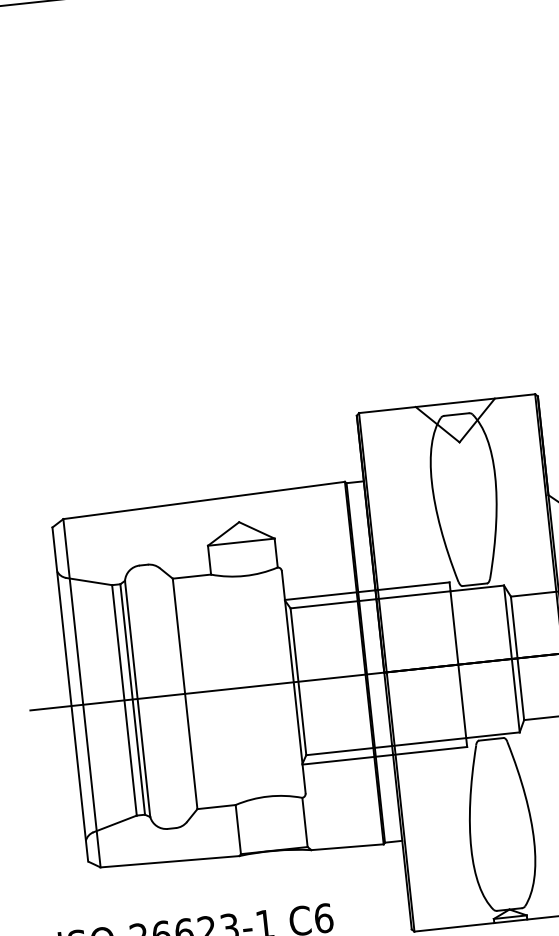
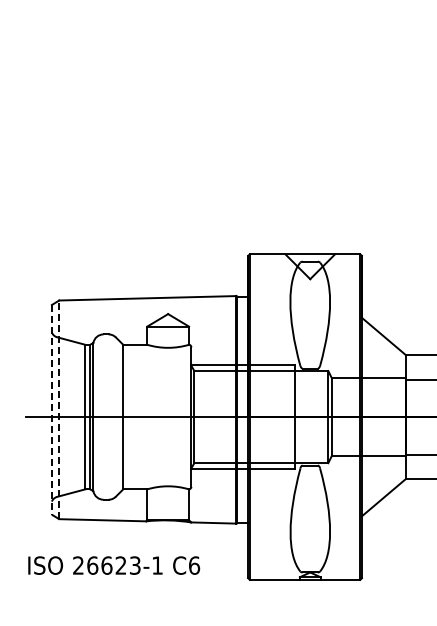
line: (82, 692) -> (59, 409), solid -> dashed
line: (69, 694) -> (51, 409), solid -> dashed

